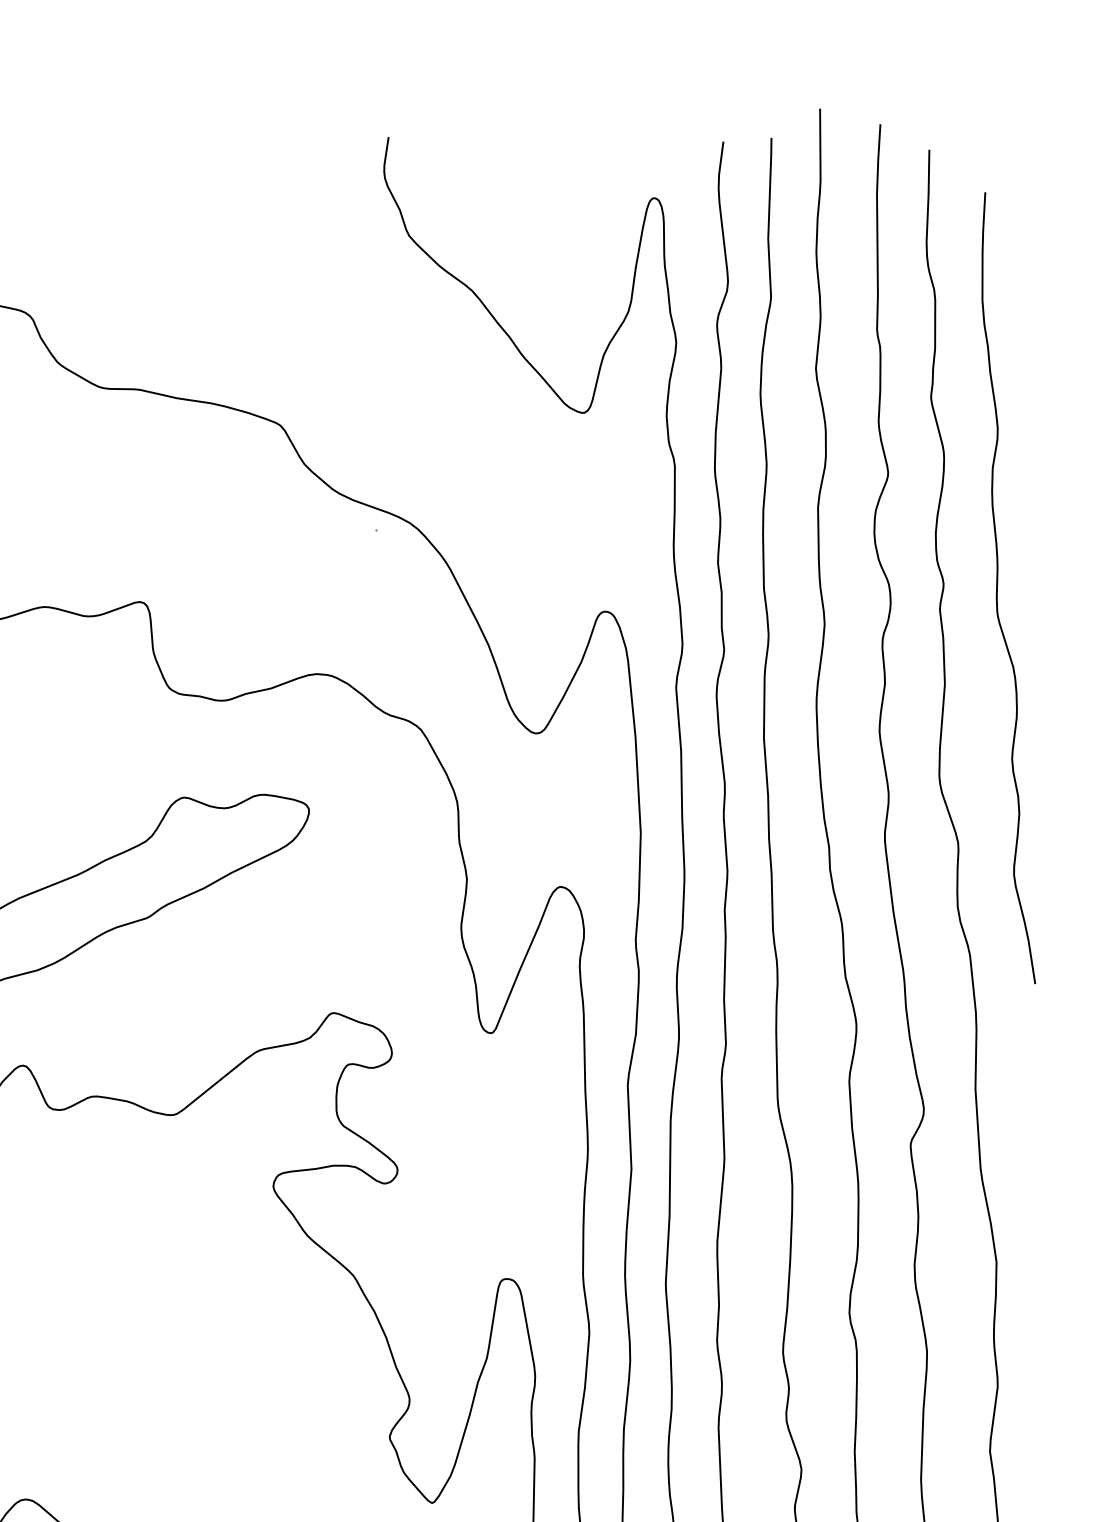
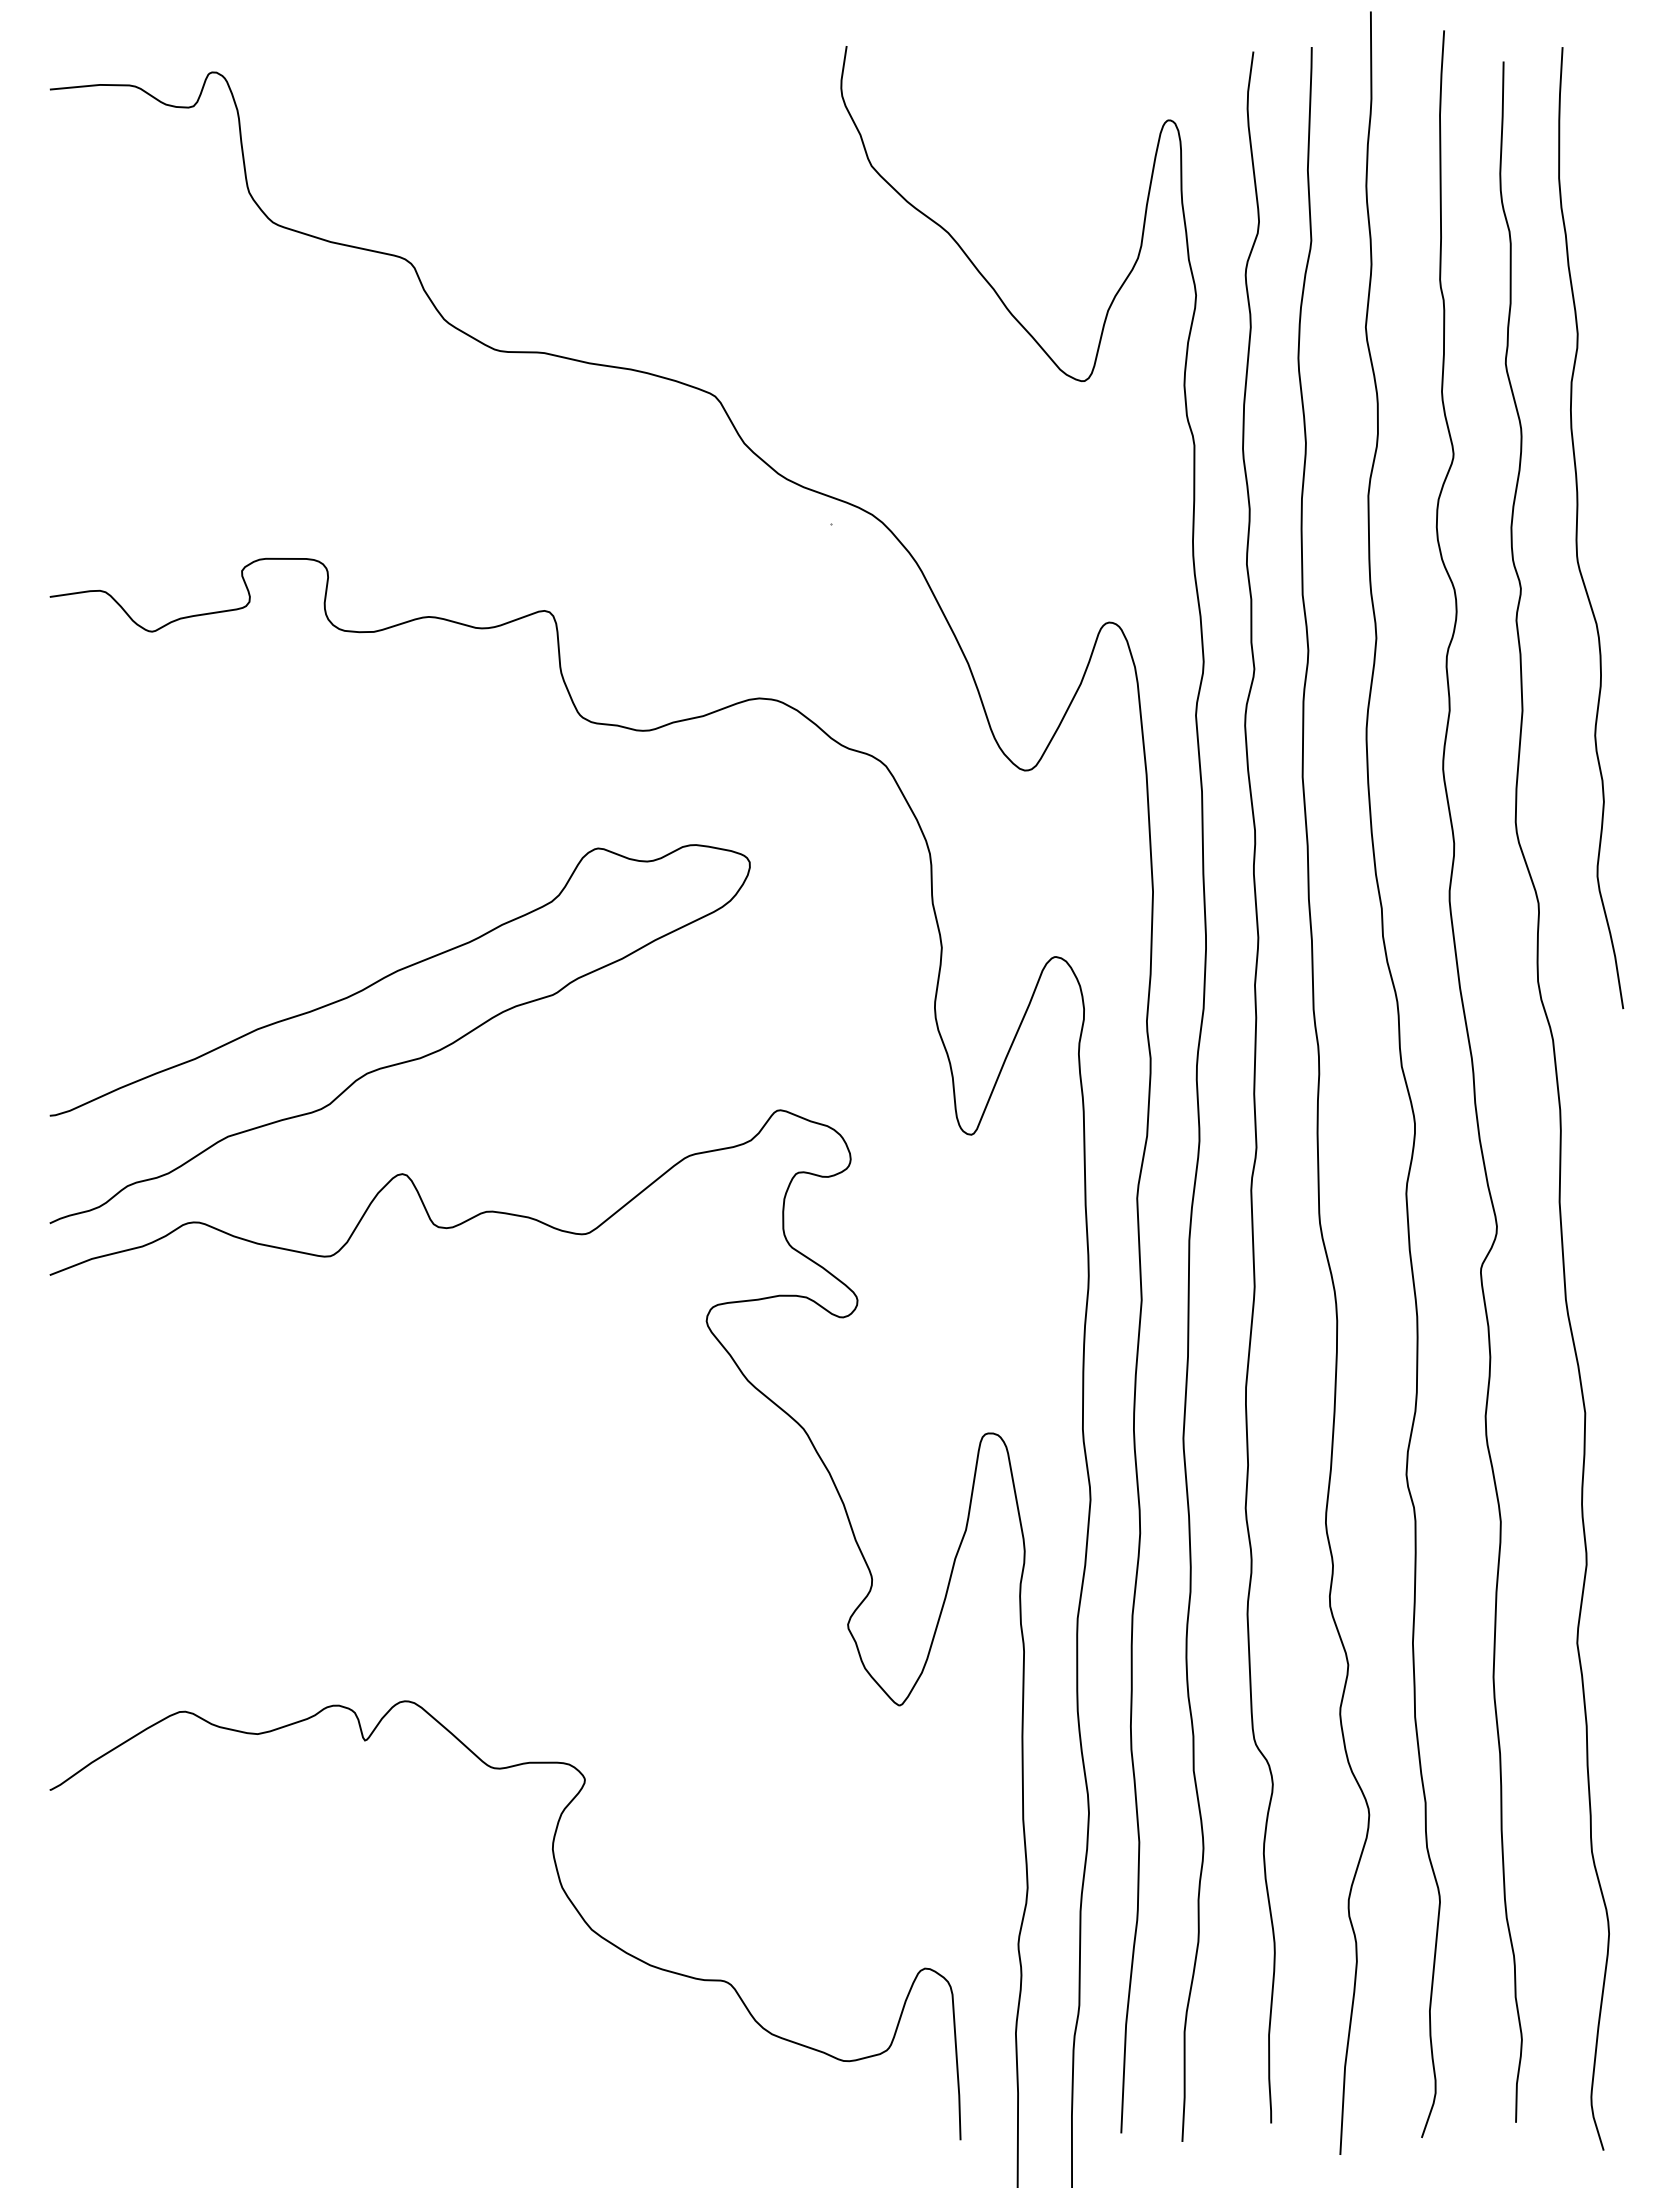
curve: (997, 588) -> (1577, 528), moved

